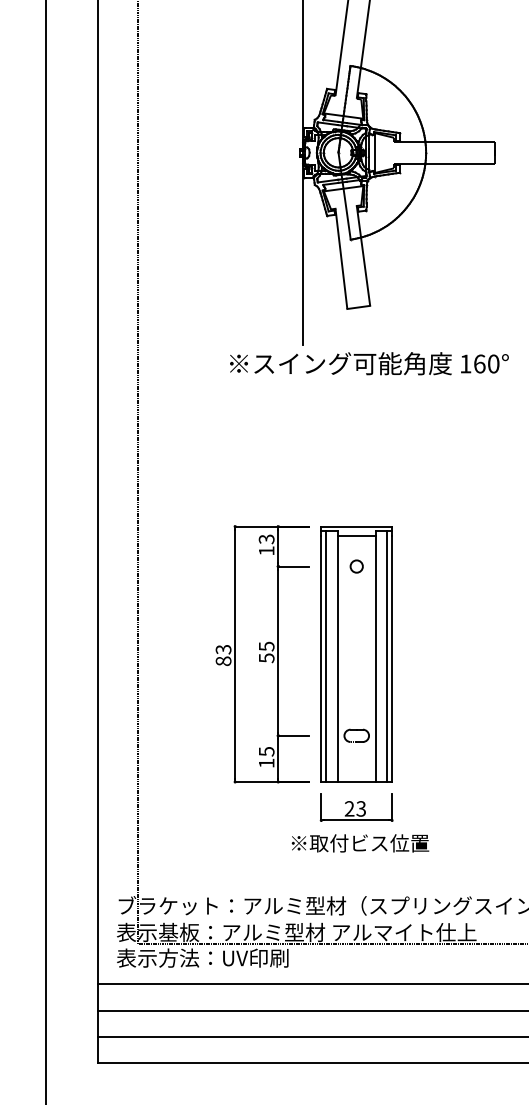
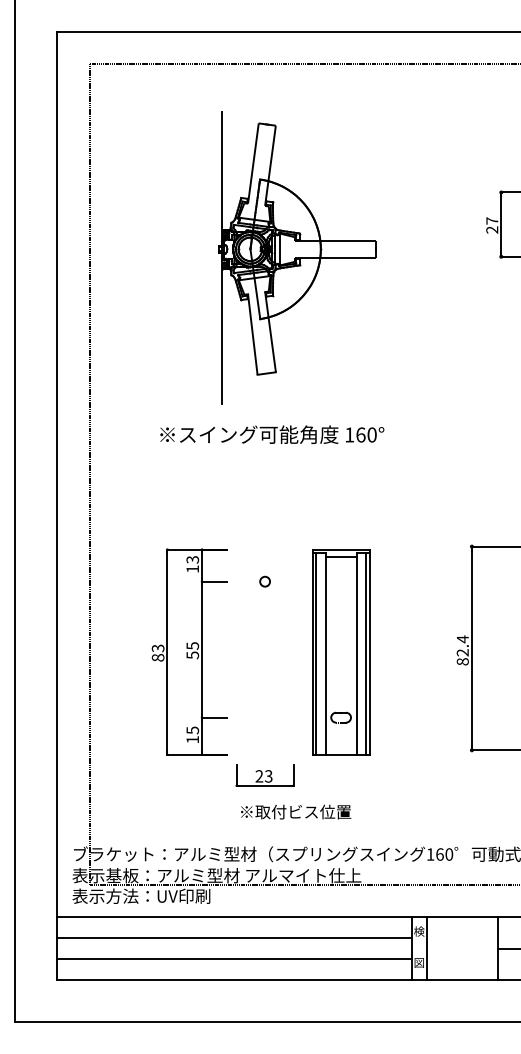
text: (369, 363) -> (272, 434), moved
part: (357, 654) -> (341, 652), moved
text: (360, 842) -> (296, 811), moved

